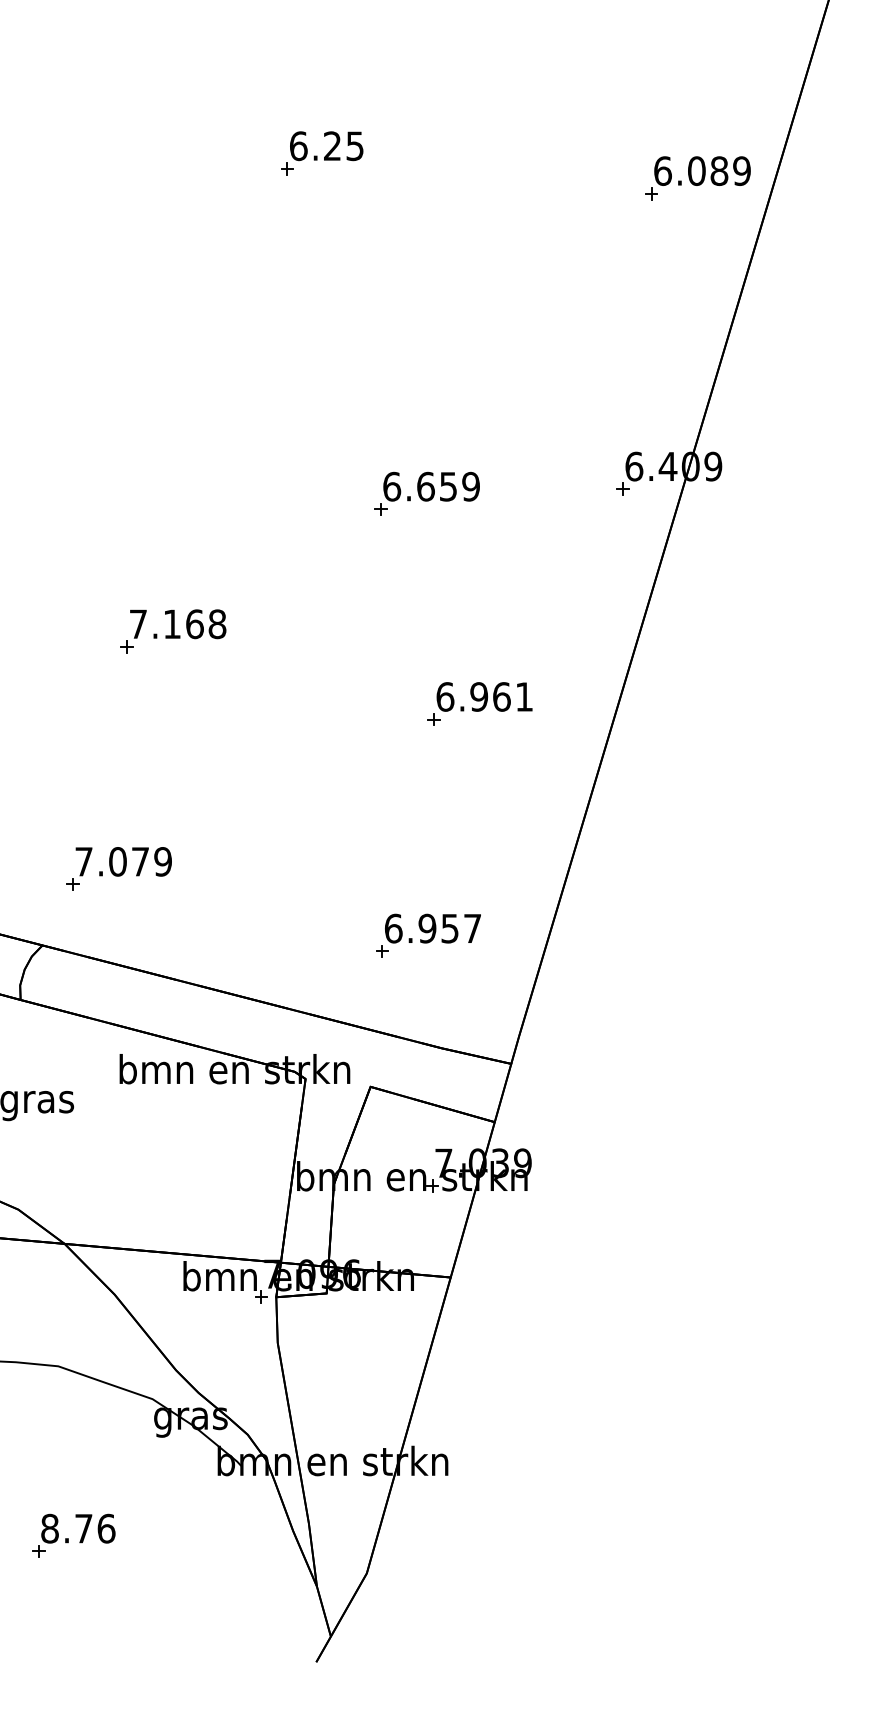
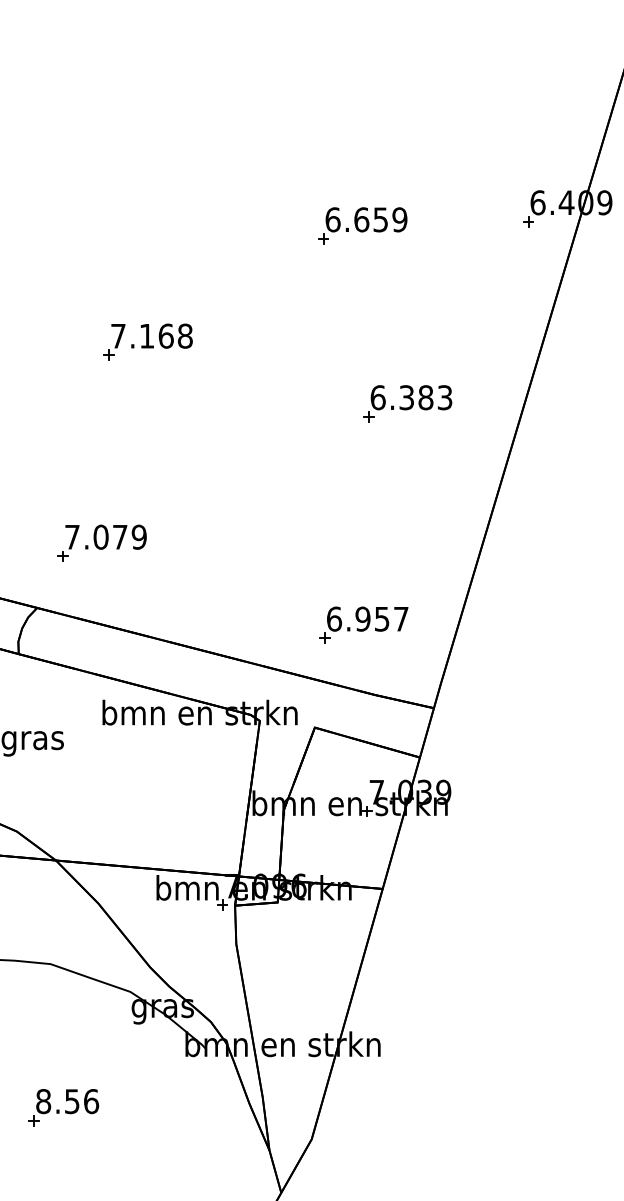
text: (501, 696) -> (425, 397), 6.961 -> 6.383
part: (428, 935) -> (363, 624), moved
text: (83, 1528) -> (71, 1101), 8.76 -> 8.56

